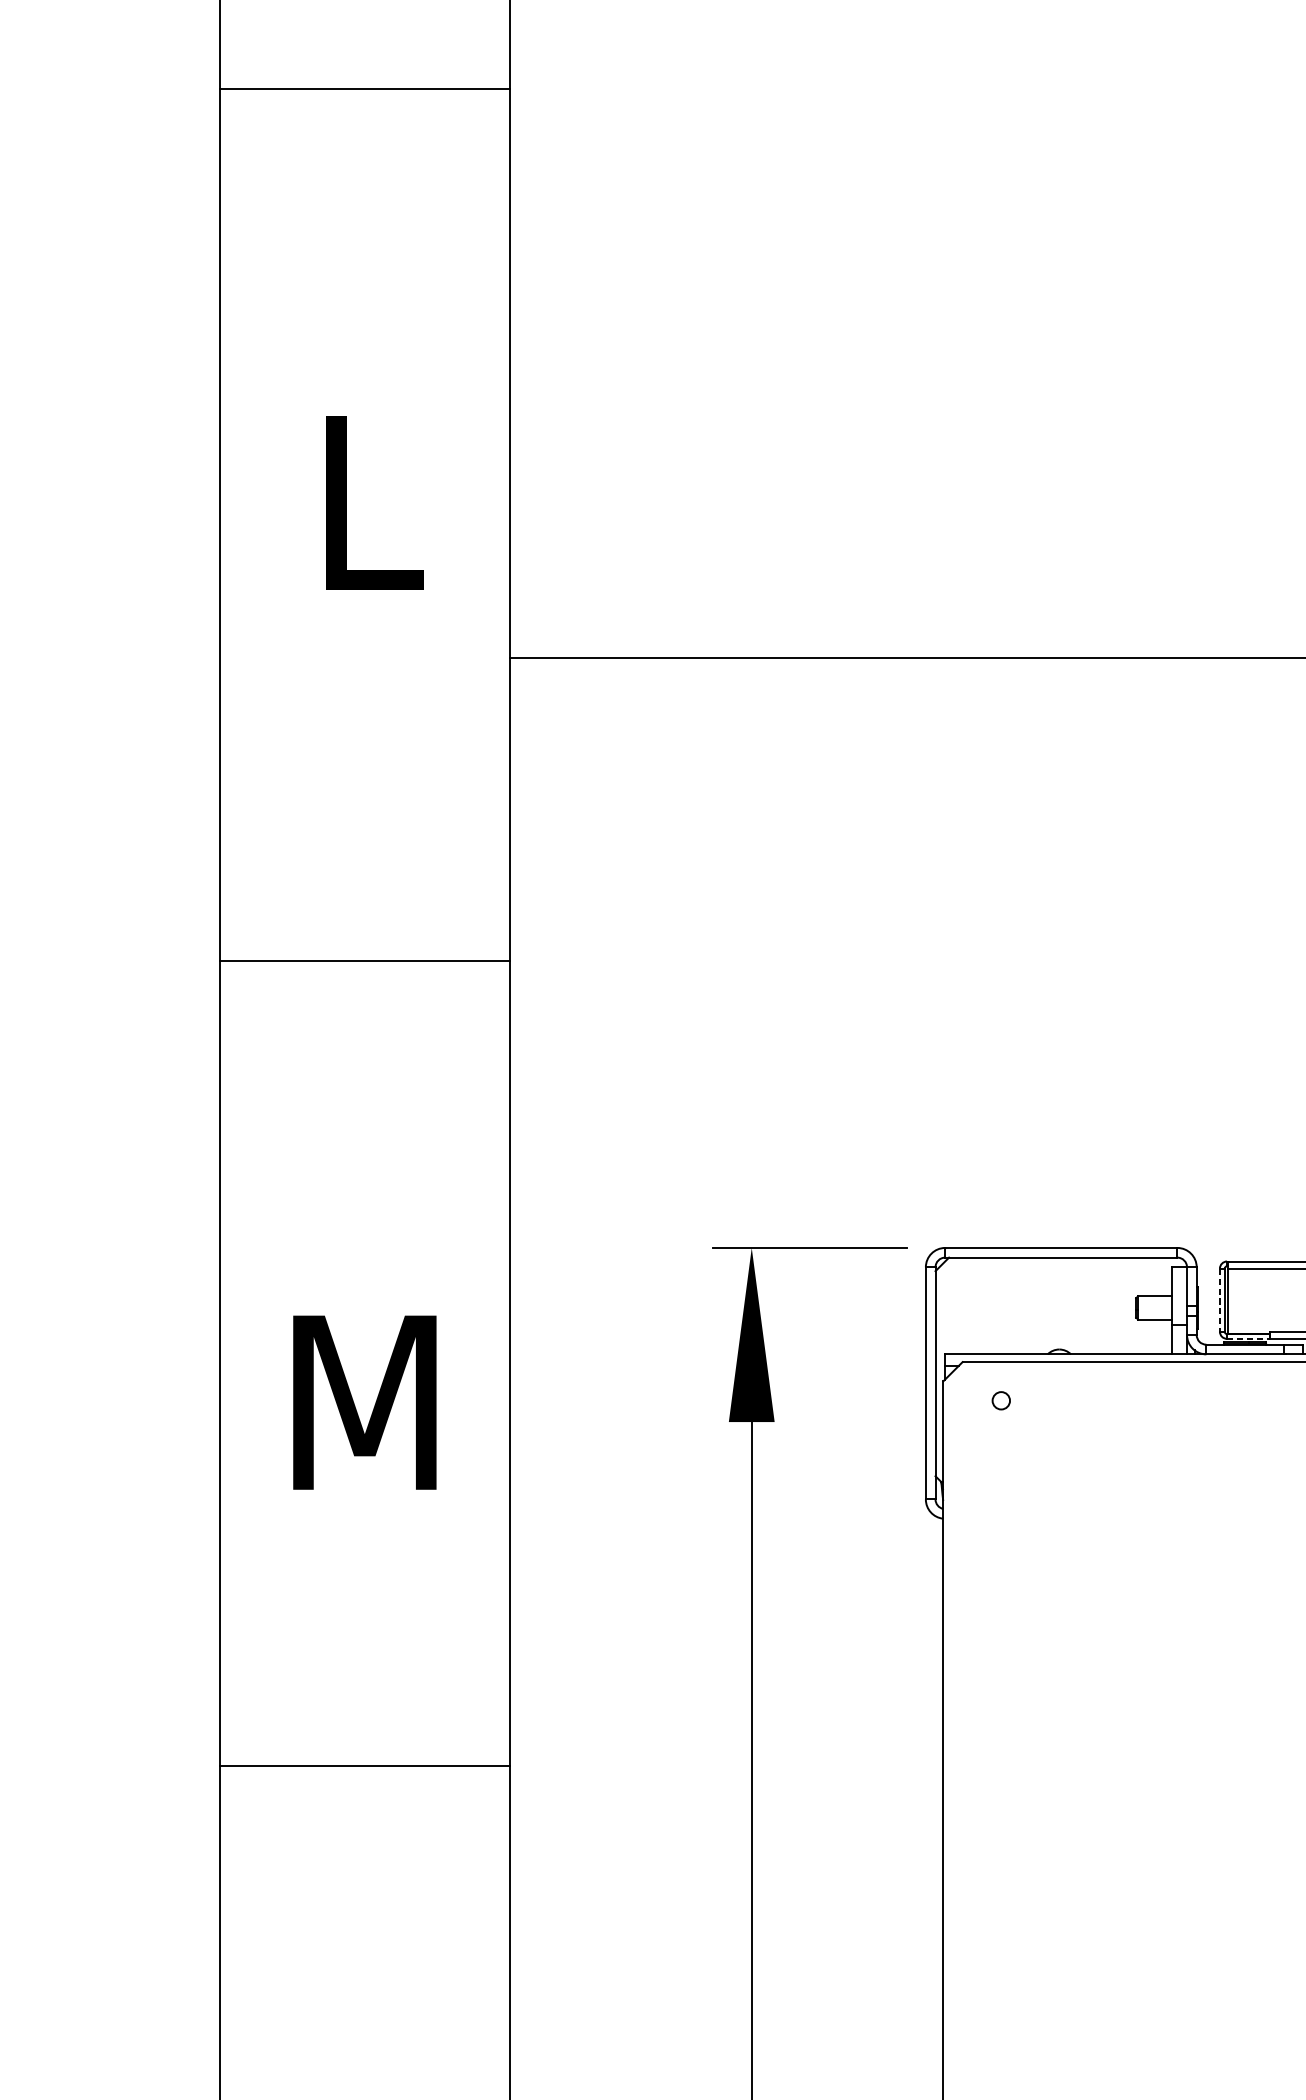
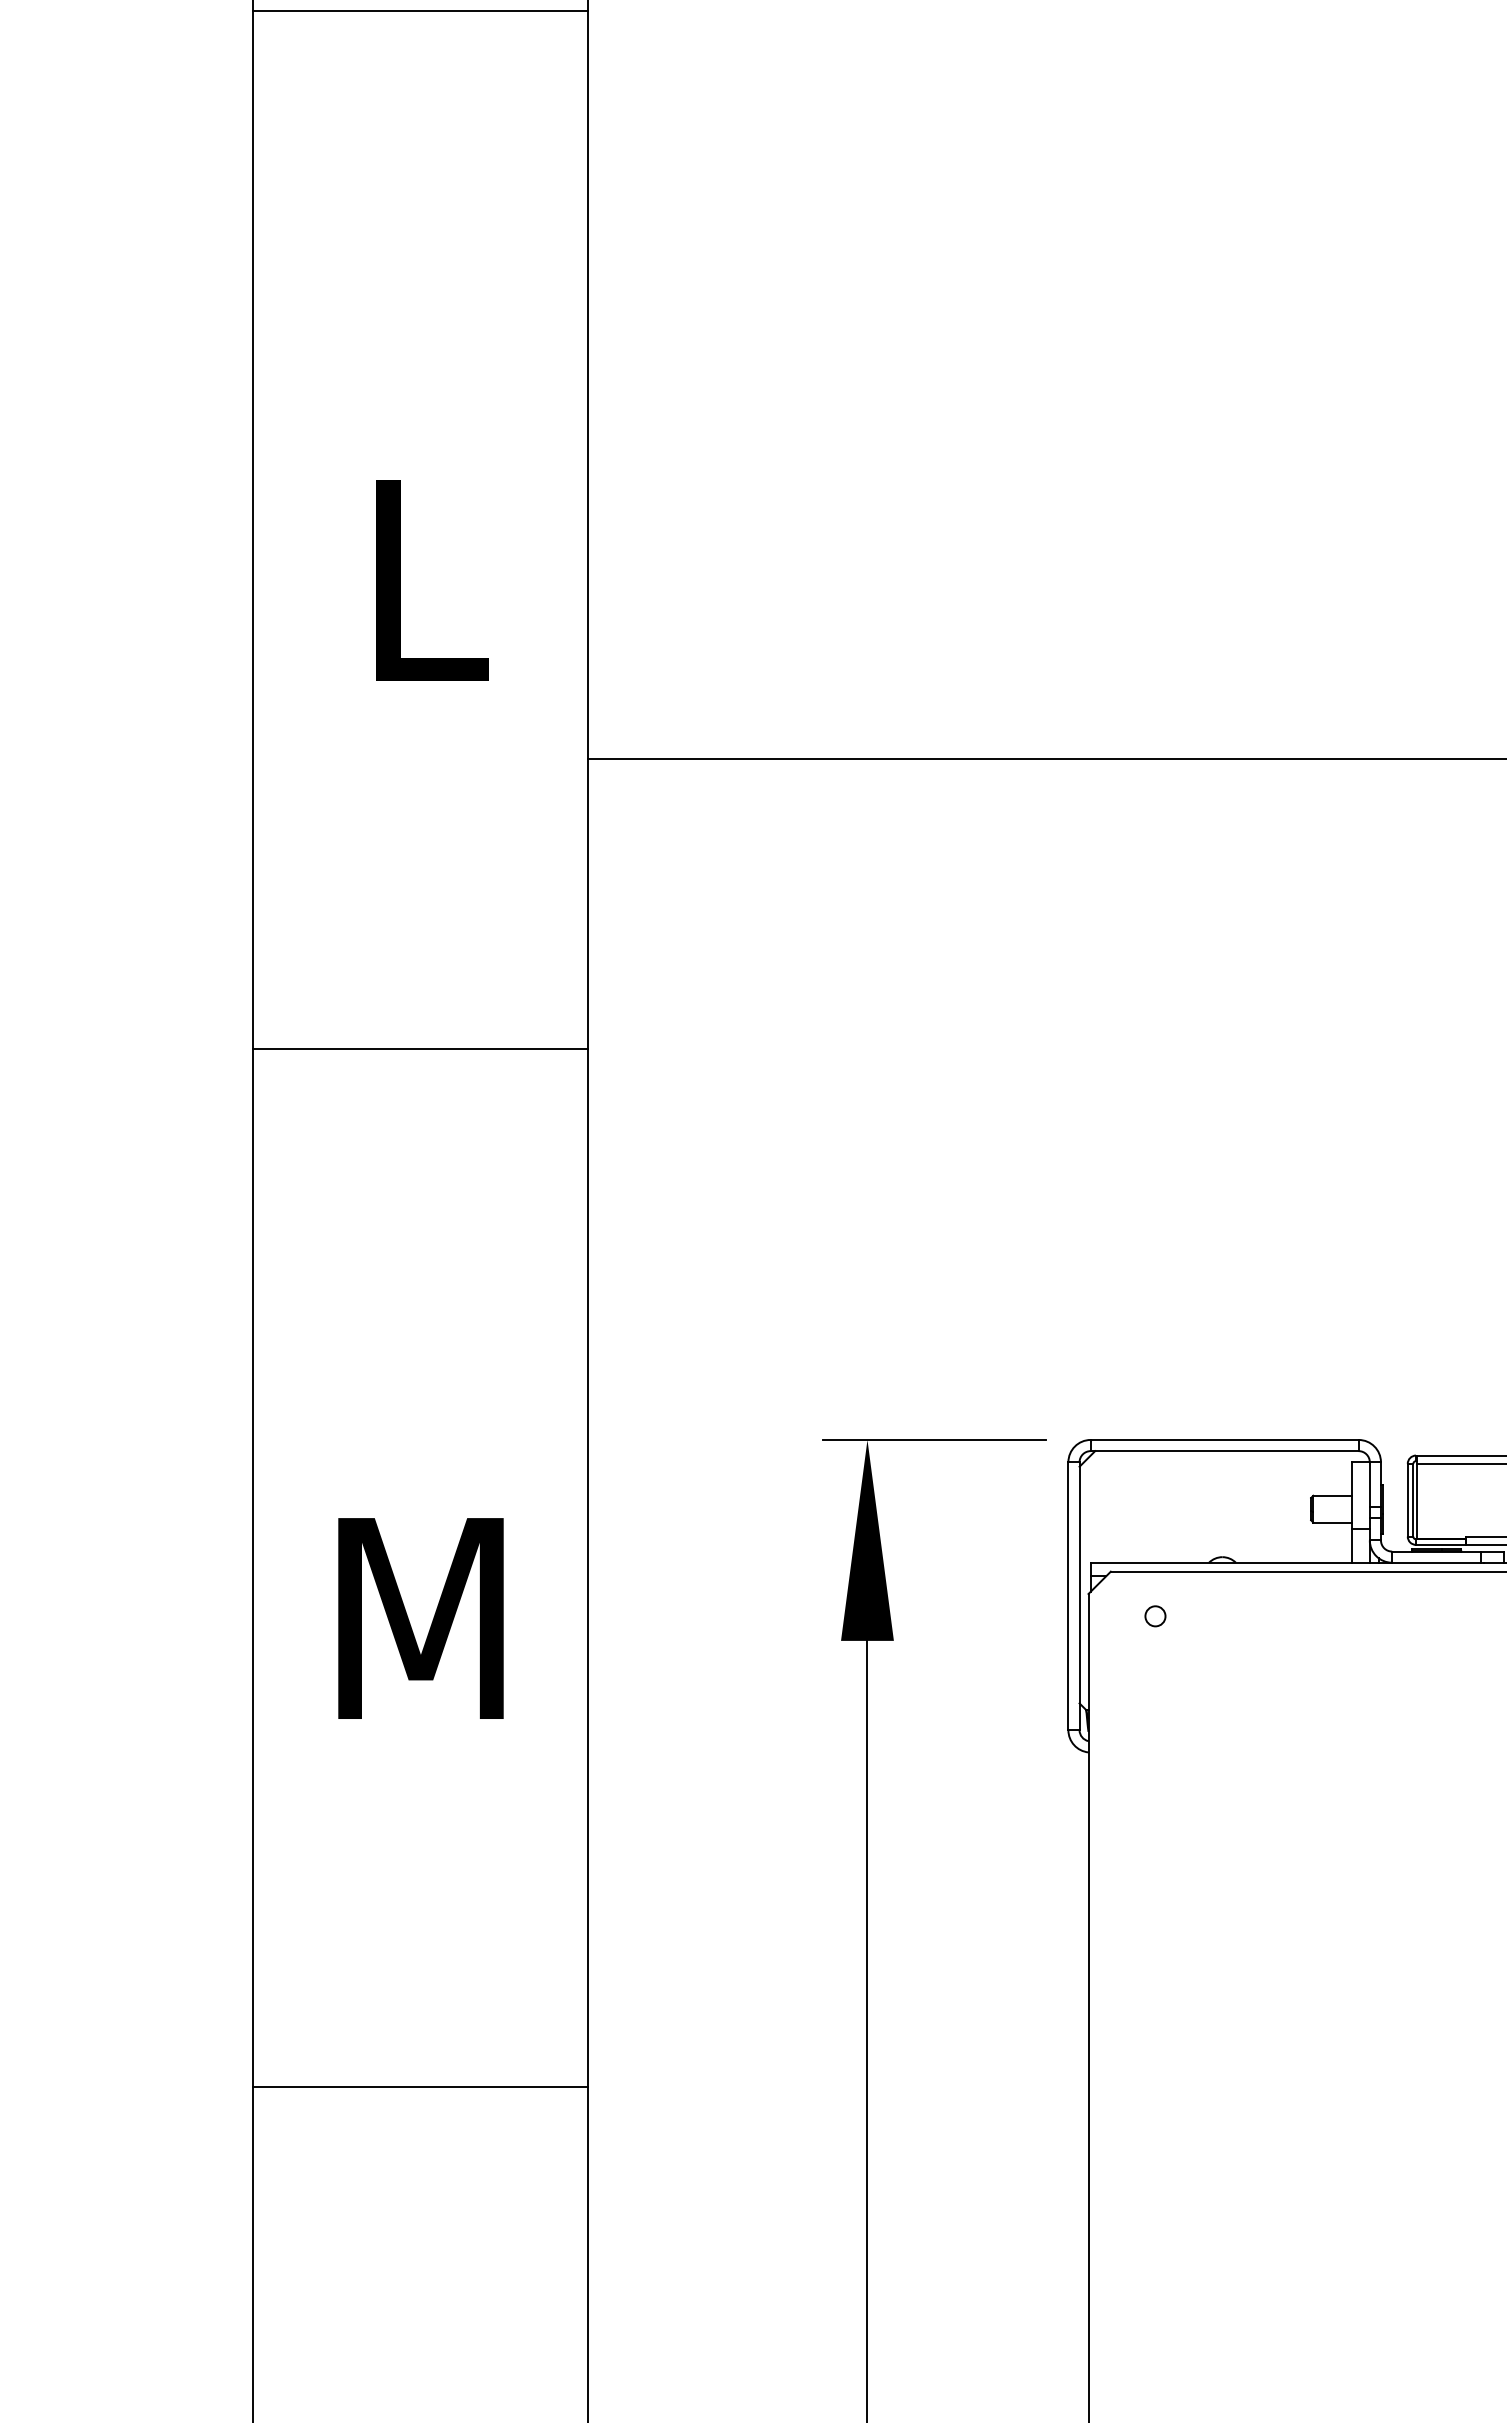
line: (364, 89) -> (420, 11), moved
line: (364, 961) -> (420, 1049), moved
line: (1219, 1300) -> (1407, 1500), dashed -> solid
line: (1248, 1338) -> (1440, 1544), dashed -> solid
line: (364, 1765) -> (420, 2087), moved

